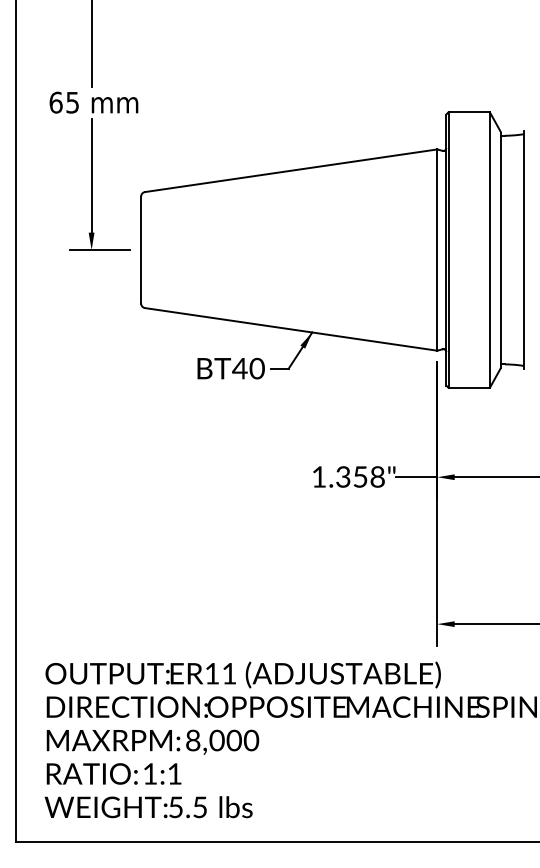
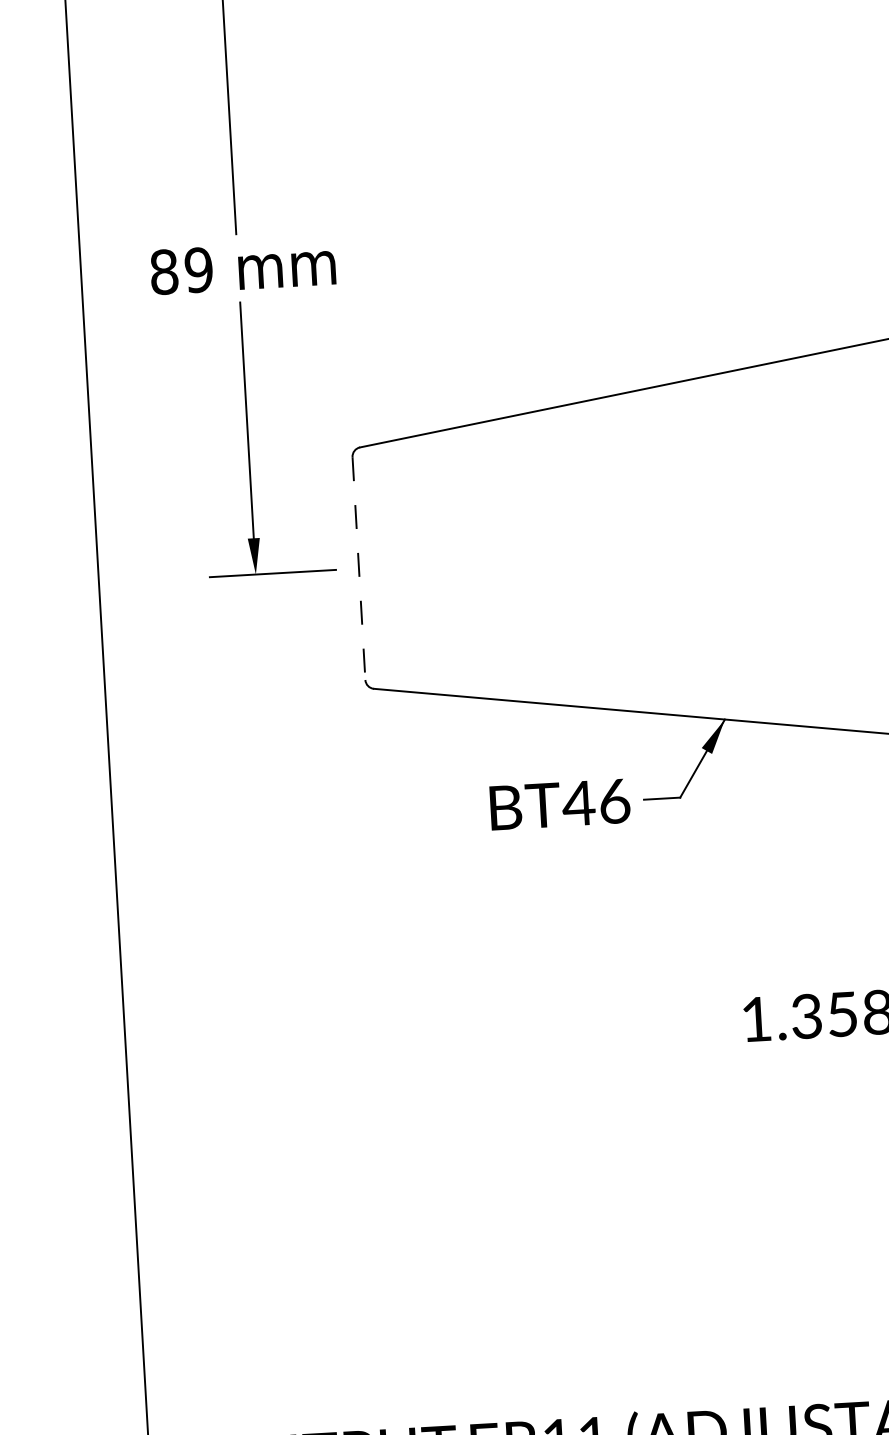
text: (64, 102) -> (181, 270), 65 -> 89
line: (141, 250) -> (359, 569), solid -> dashed
text: (256, 367) -> (613, 799), BT40 -> BT46

